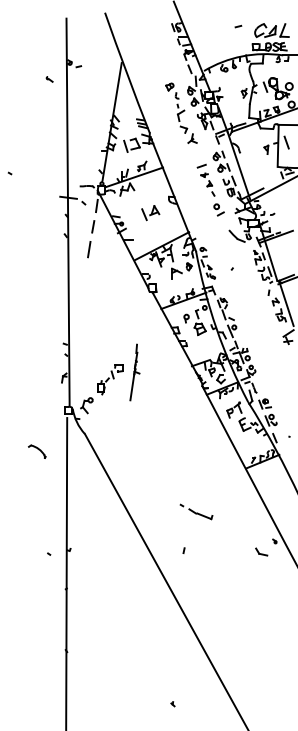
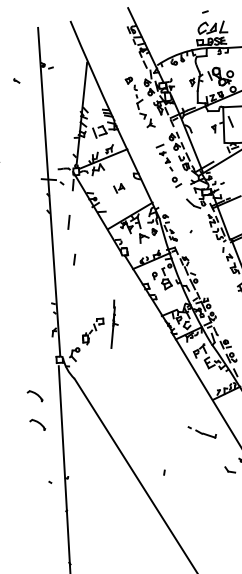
line: (238, 26) -> (205, 11), moved
part: (49, 79) -> (16, 80), moved
part: (150, 213) -> (119, 188), size x0.7
line: (93, 226) -> (74, 259), moved
part: (38, 485) -> (37, 424), added
part: (196, 511) -> (202, 432), moved

